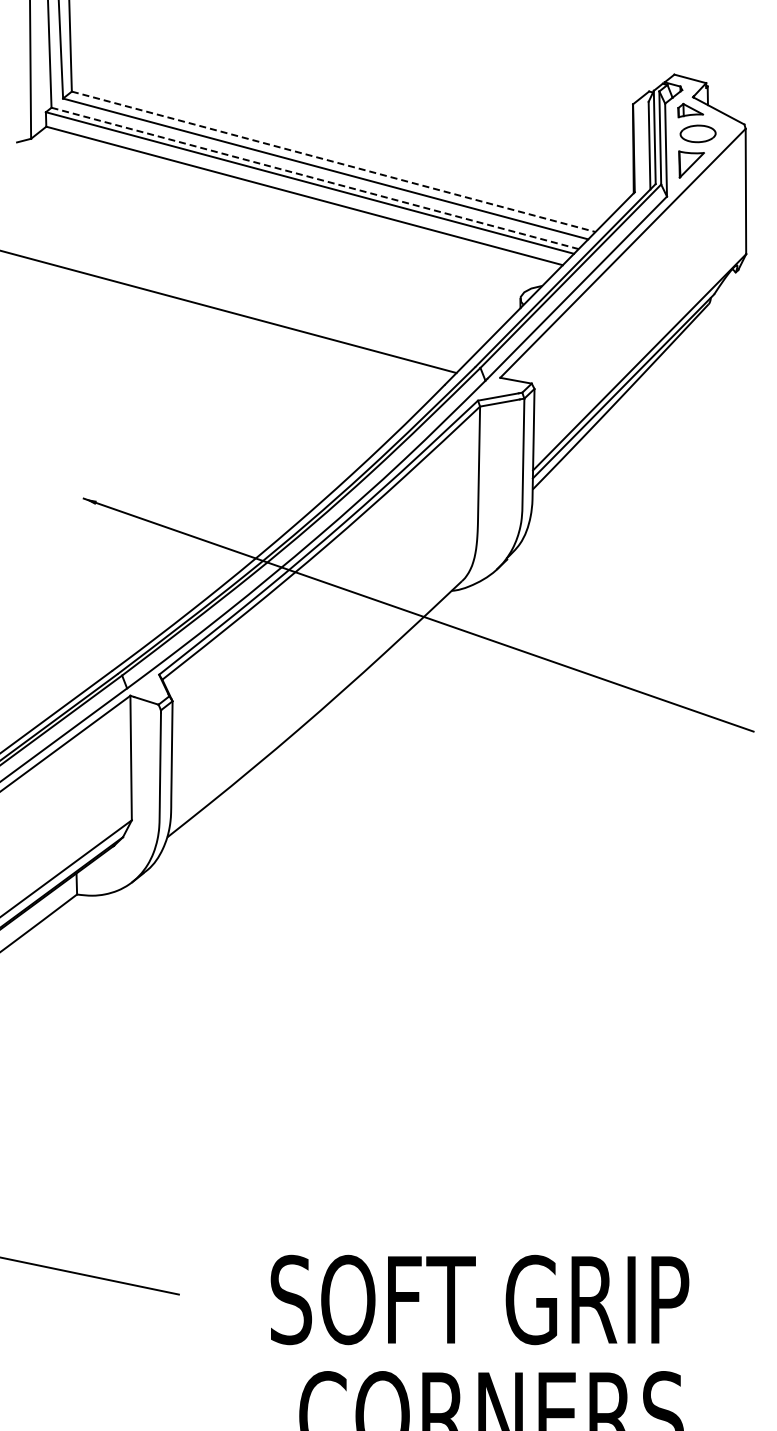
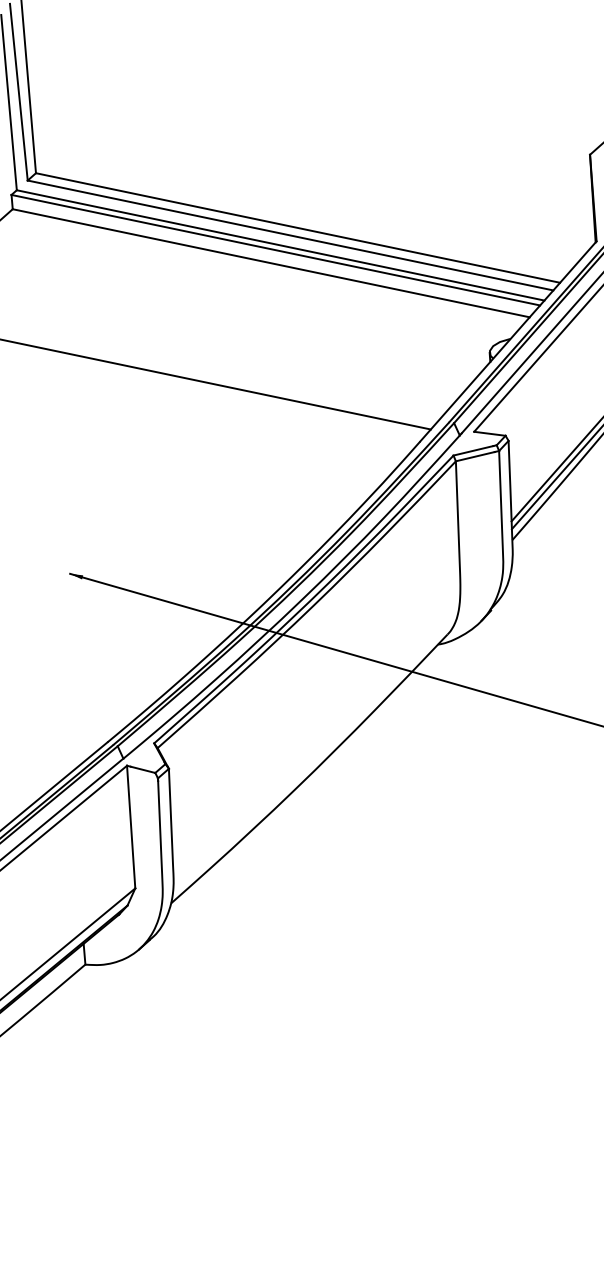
line: (334, 161) -> (298, 227), dashed -> solid
line: (315, 178) -> (281, 245), dashed -> solid

